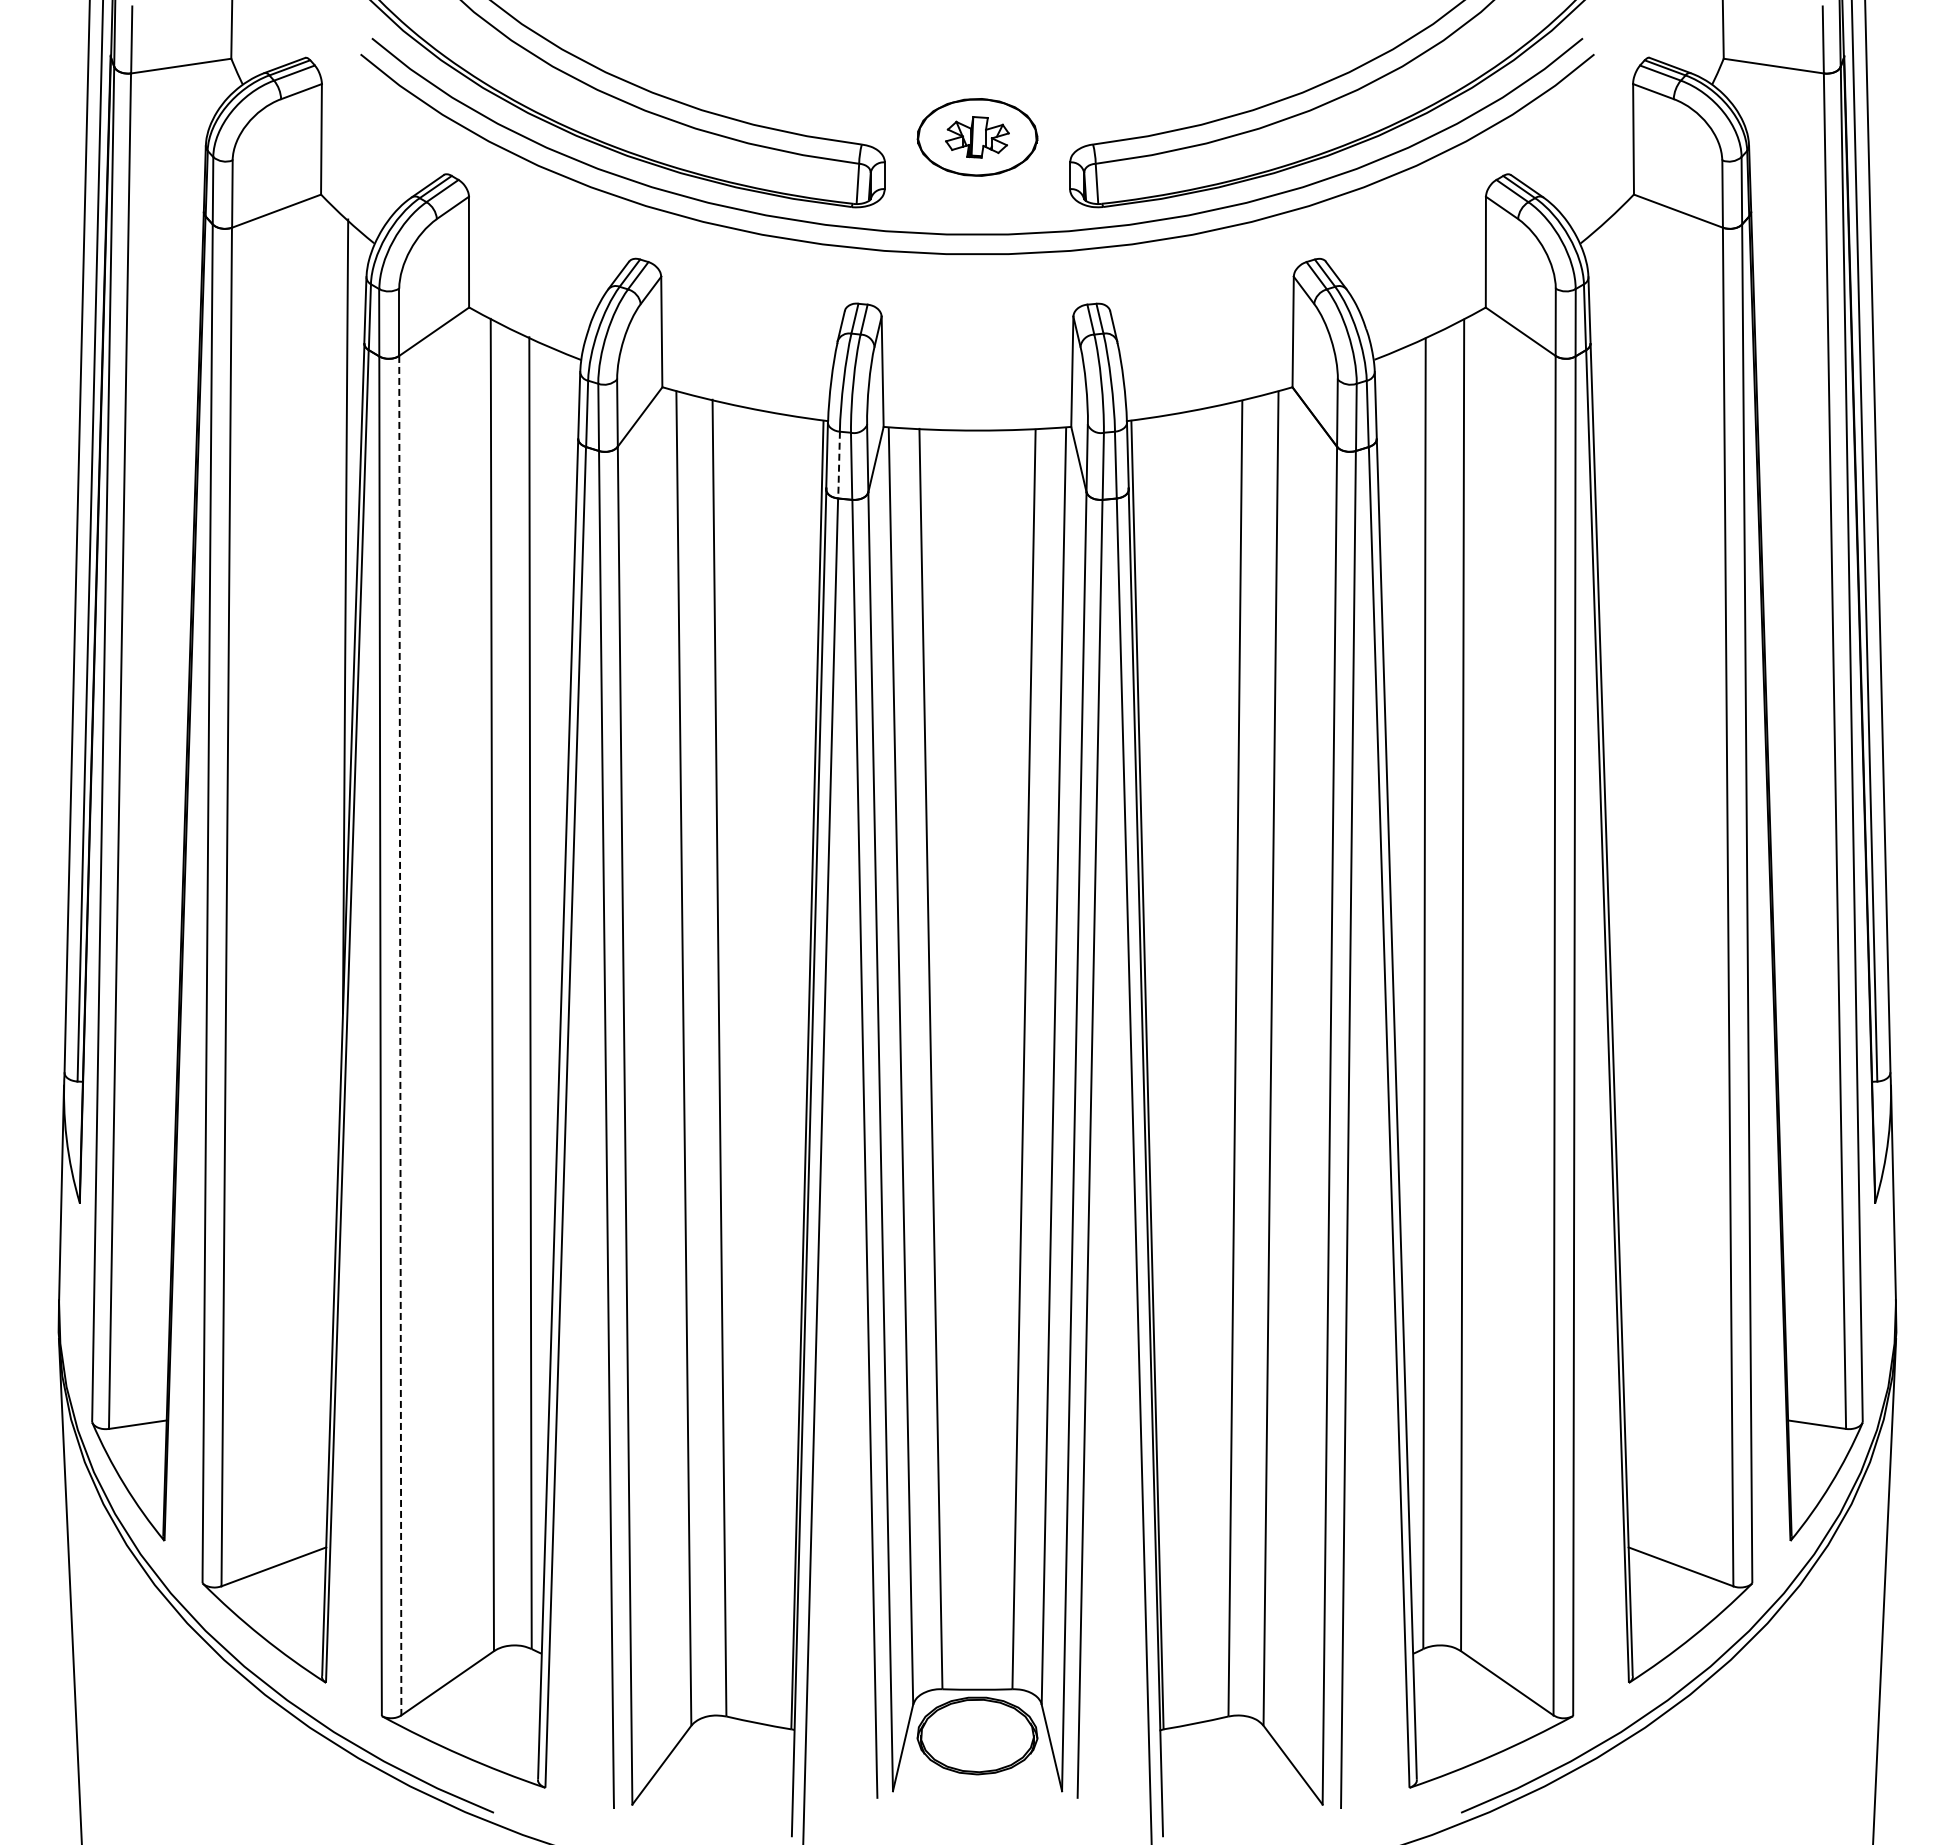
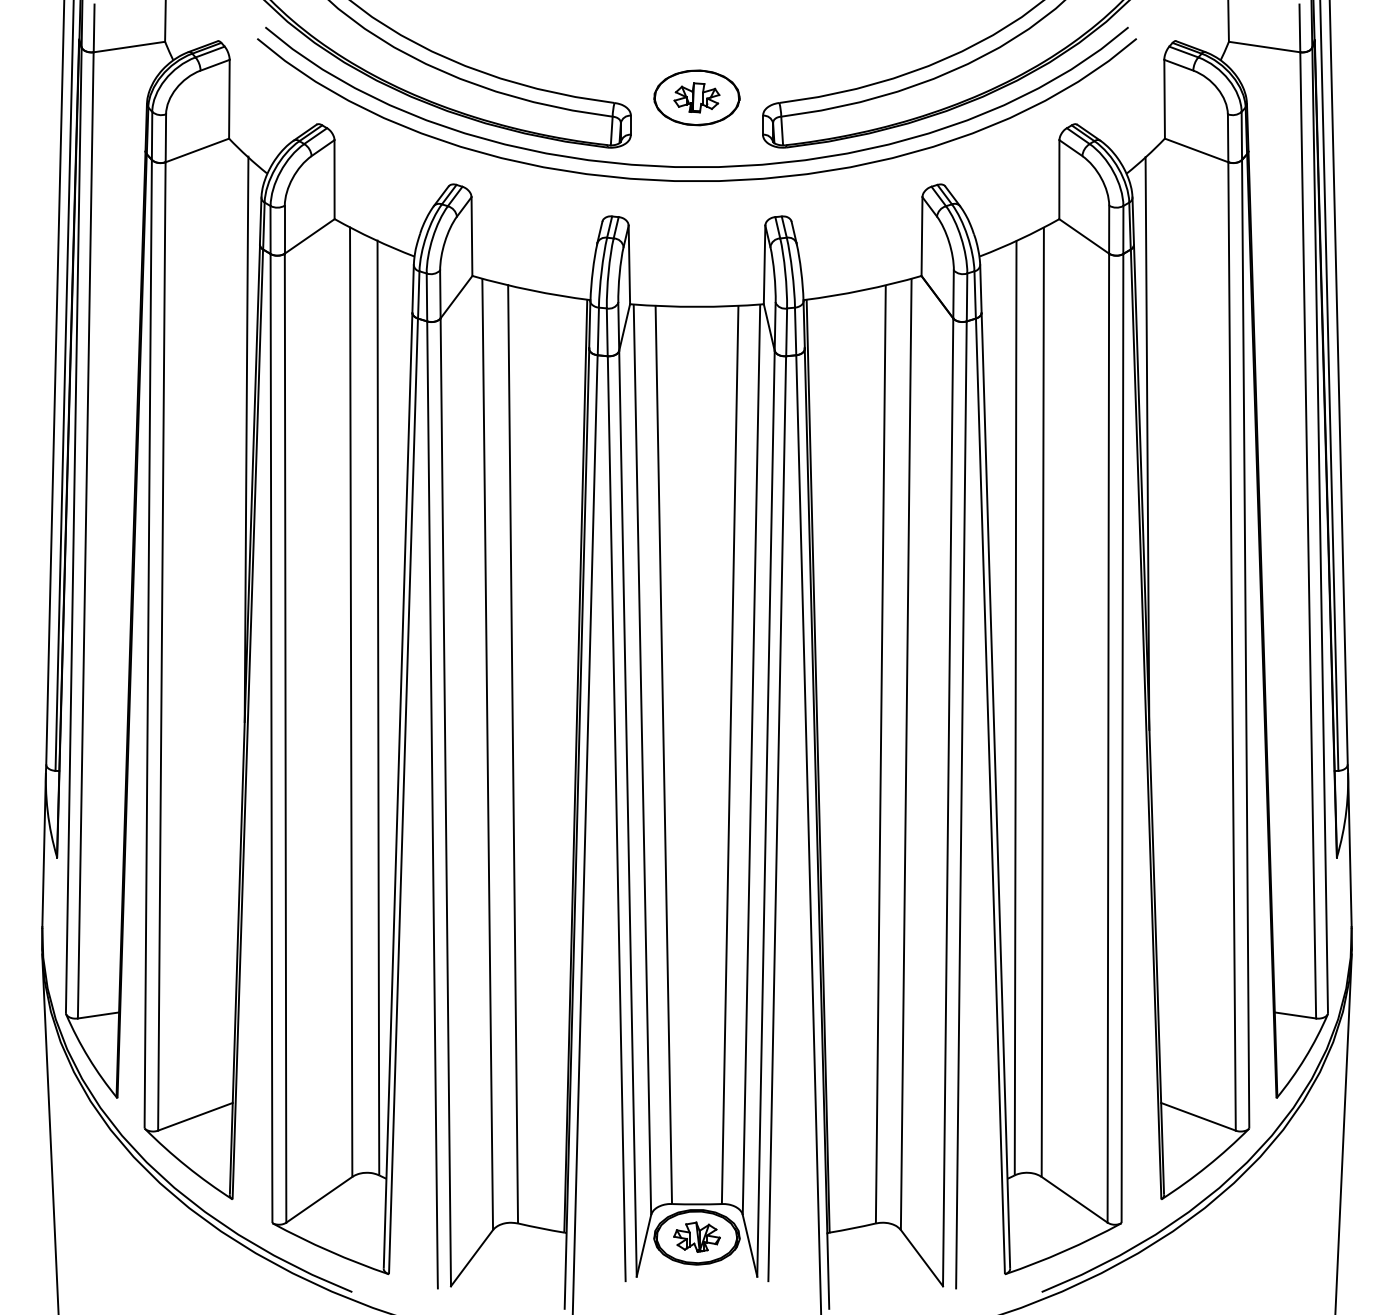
line: (839, 465) -> (598, 331), dashed -> solid
line: (1609, 622) -> (1147, 443), added
line: (400, 1035) -> (285, 738), dashed -> solid
part: (977, 1735) -> (697, 1237), added

